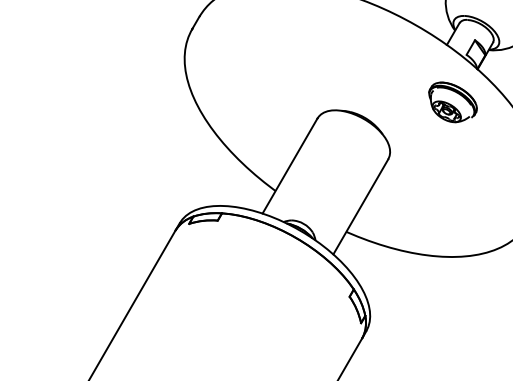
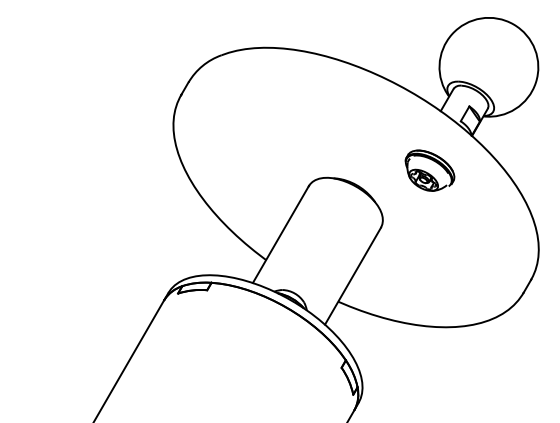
part: (452, 102) -> (429, 170), moved

